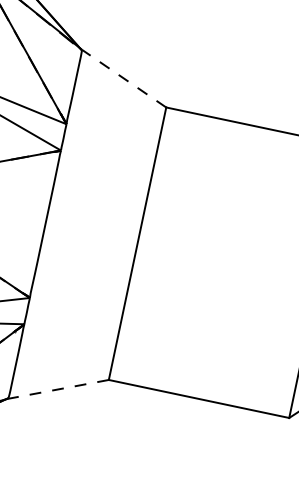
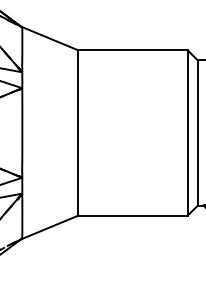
line: (123, 78) -> (49, 38), dashed -> solid
line: (57, 389) -> (49, 227), dashed -> solid

